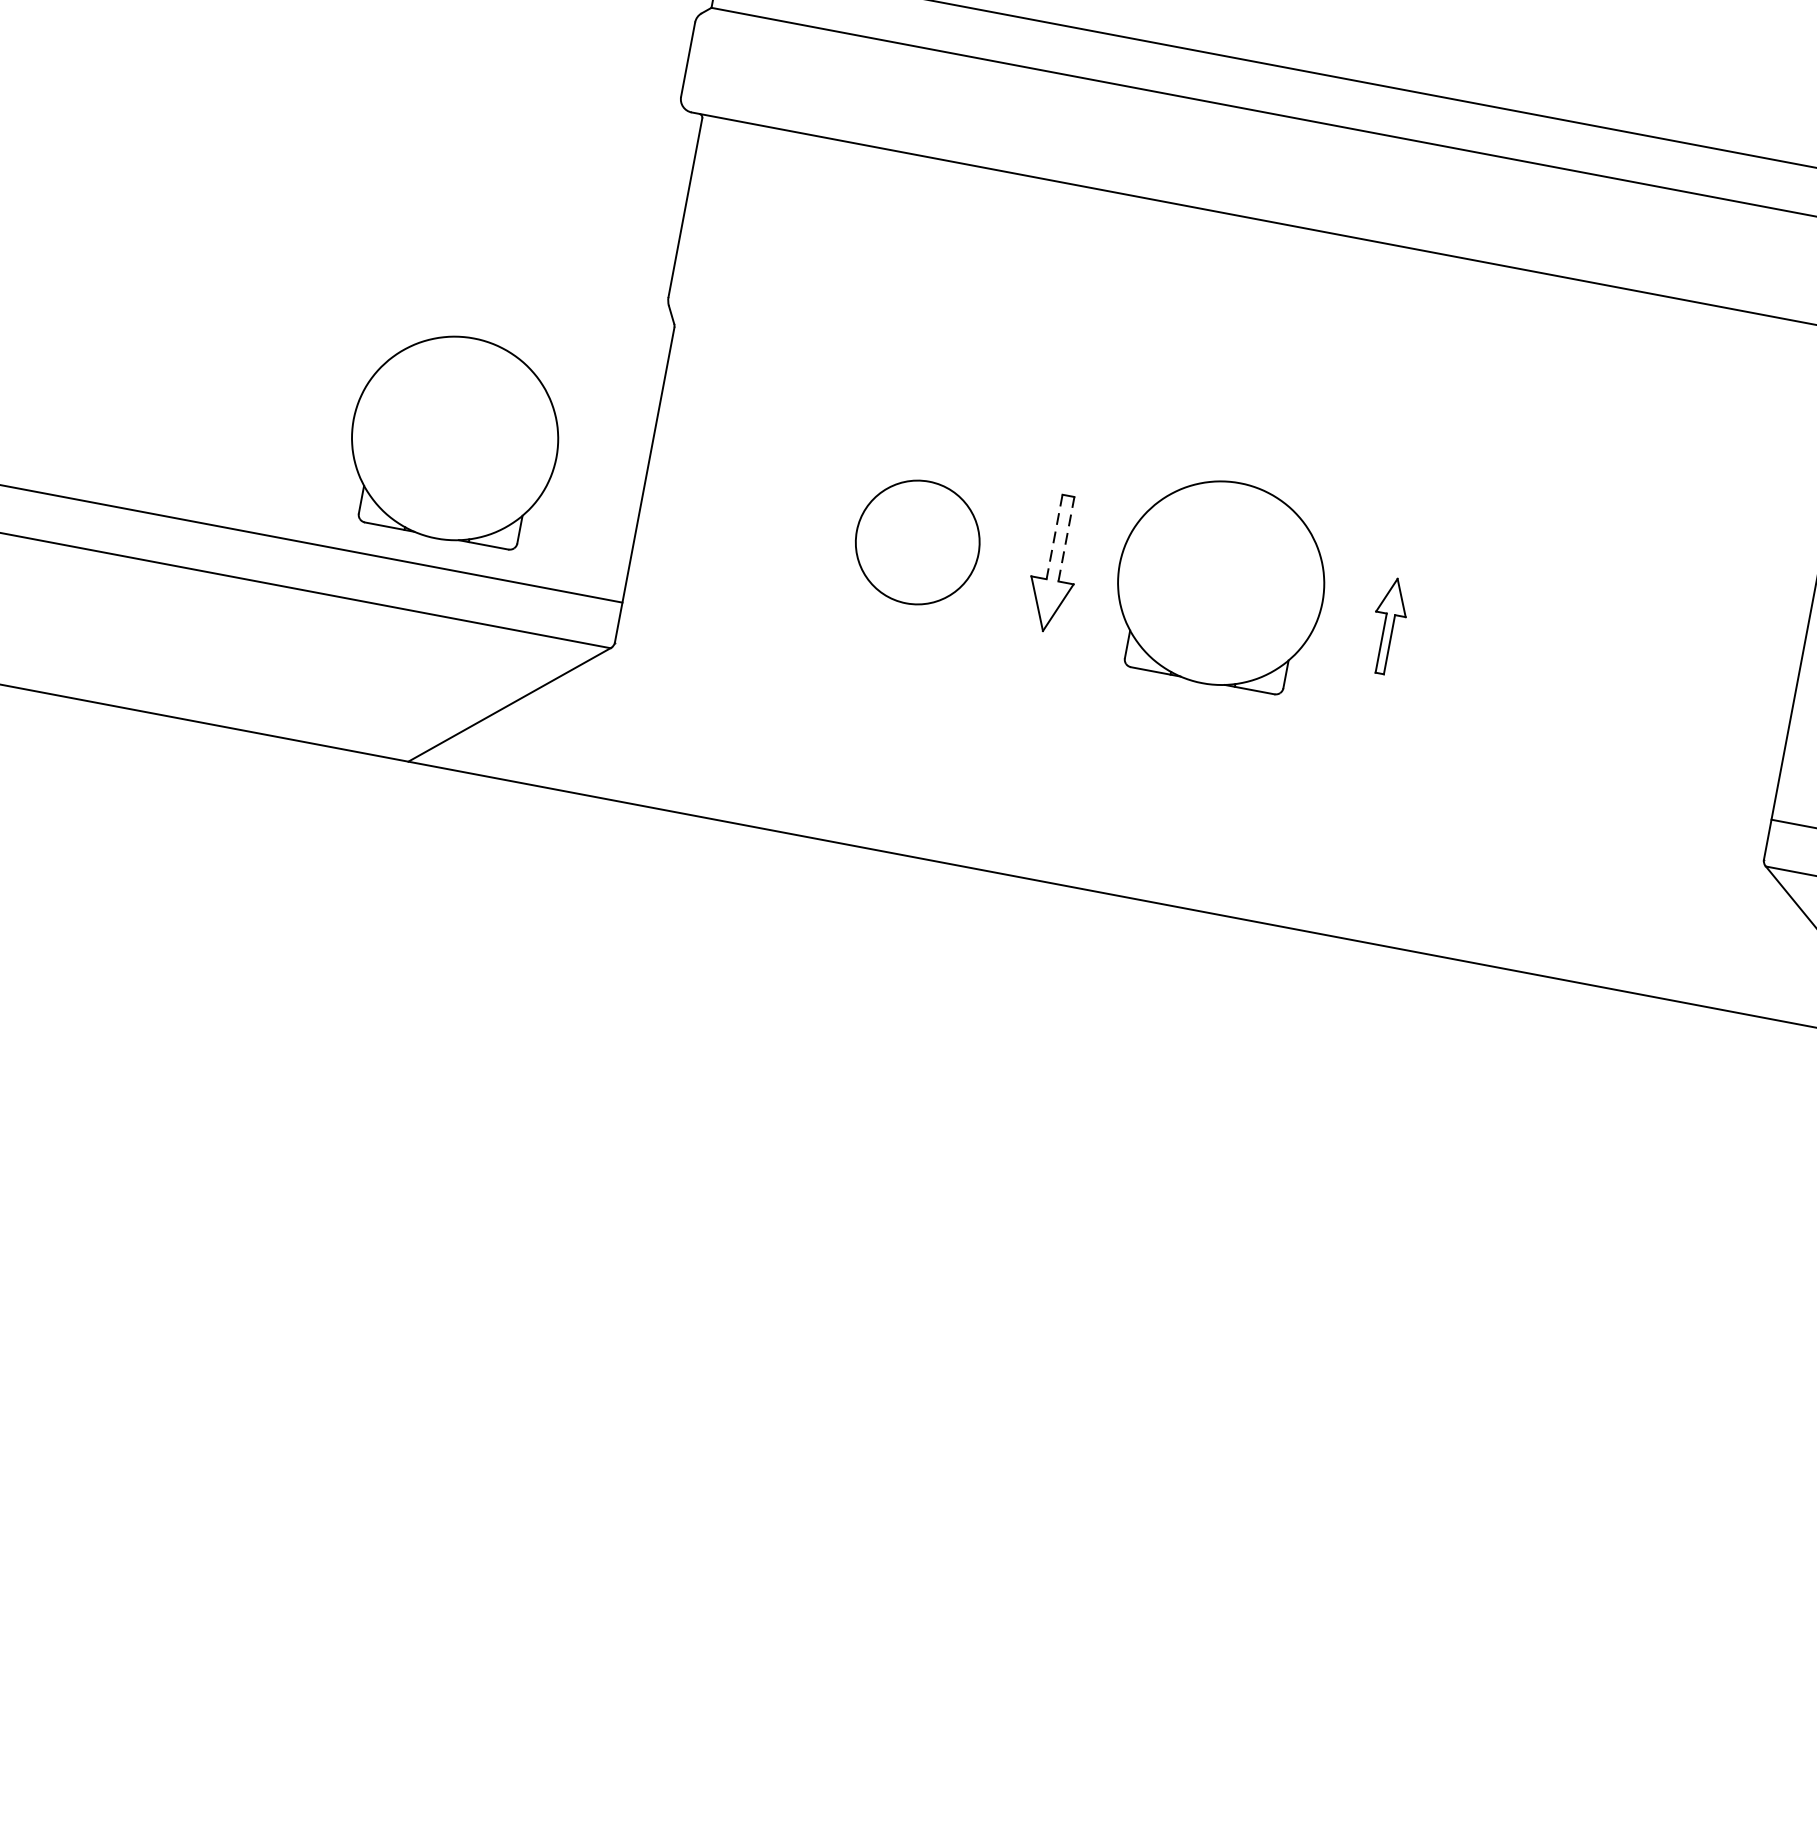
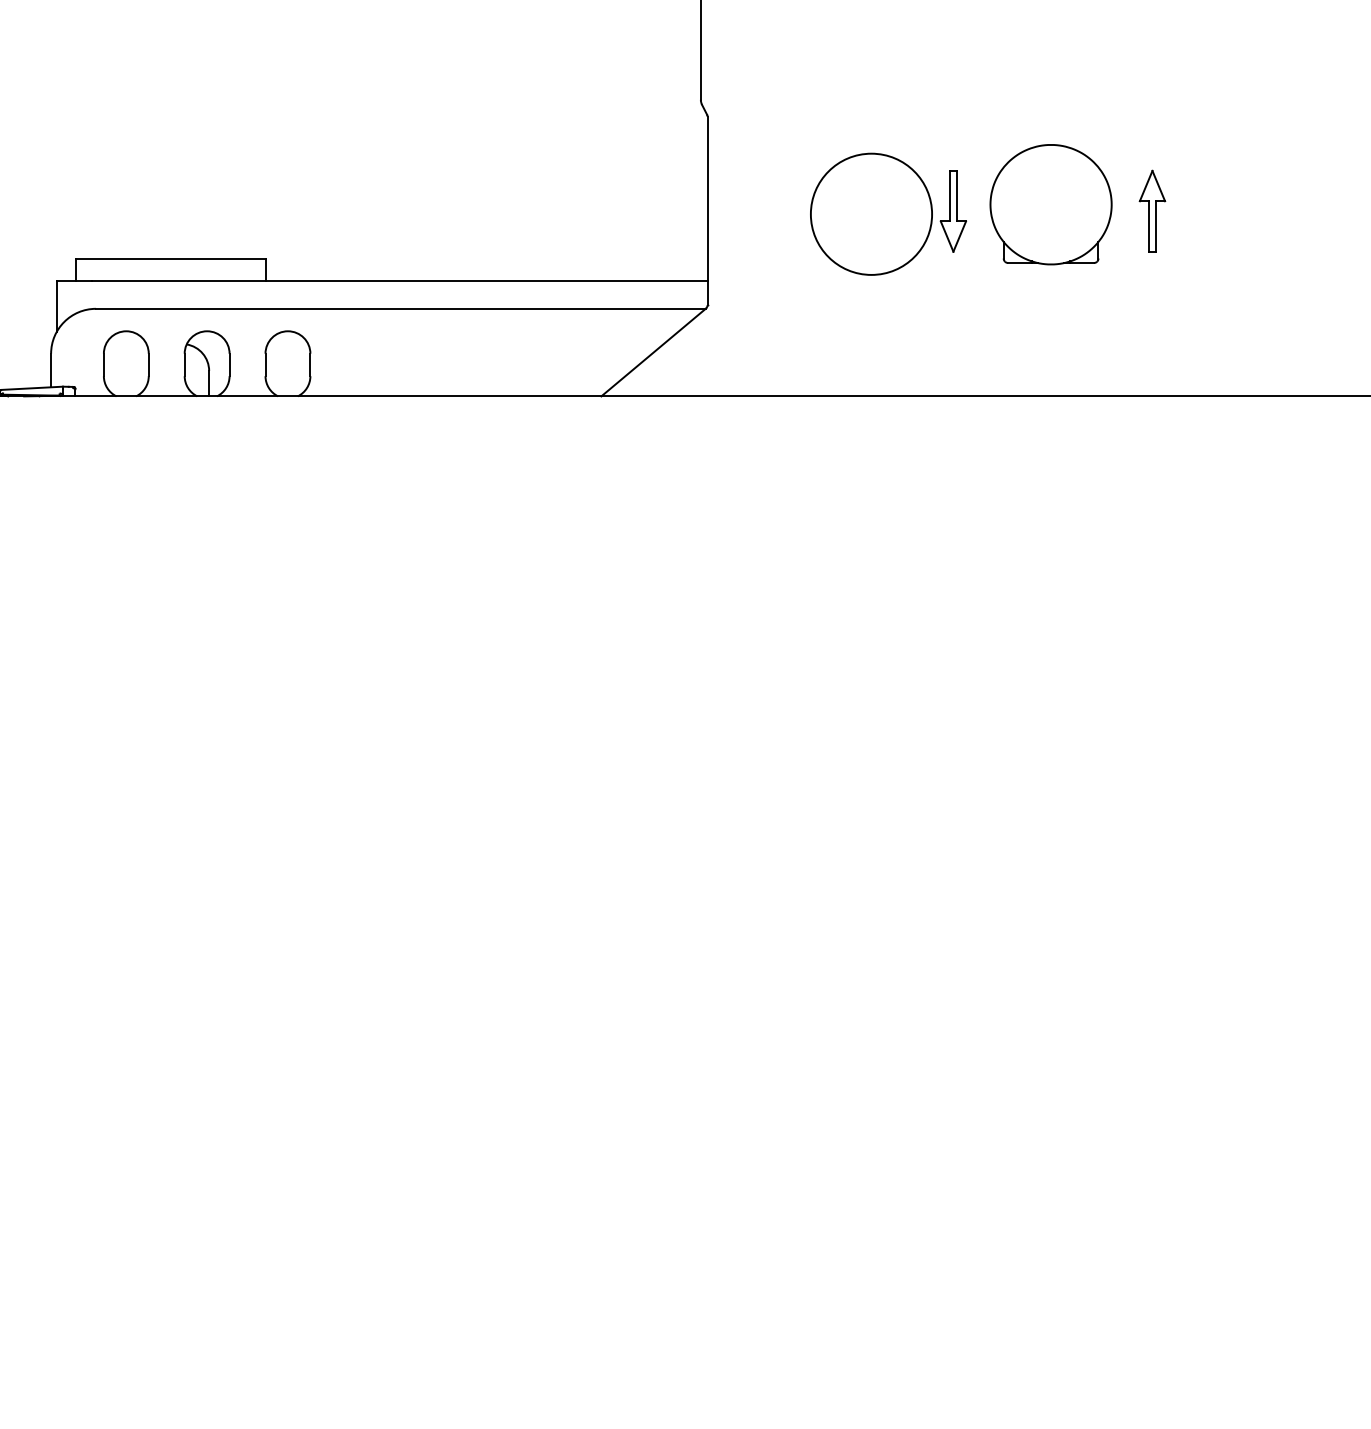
part: (454, 437) -> (592, 204), removed
line: (1053, 537) -> (949, 196), dashed -> solid
line: (1065, 537) -> (956, 195), dashed -> solid
circle: (918, 541) -> (871, 213), size x1.67
part: (1388, 624) -> (1152, 210), size x1.43

